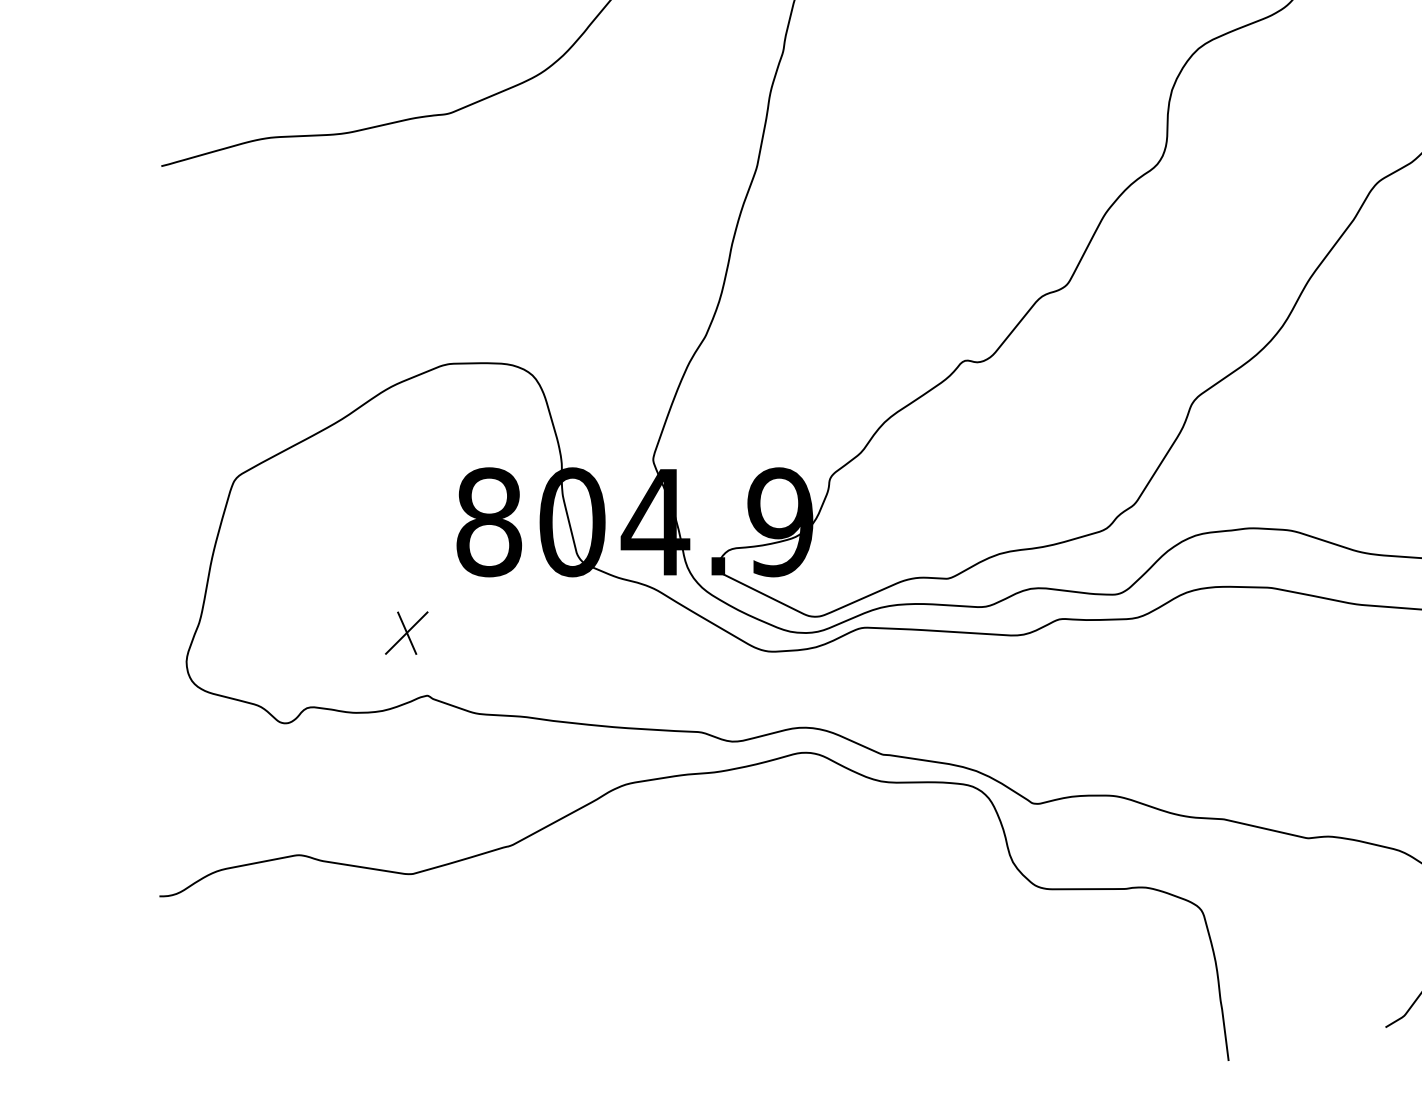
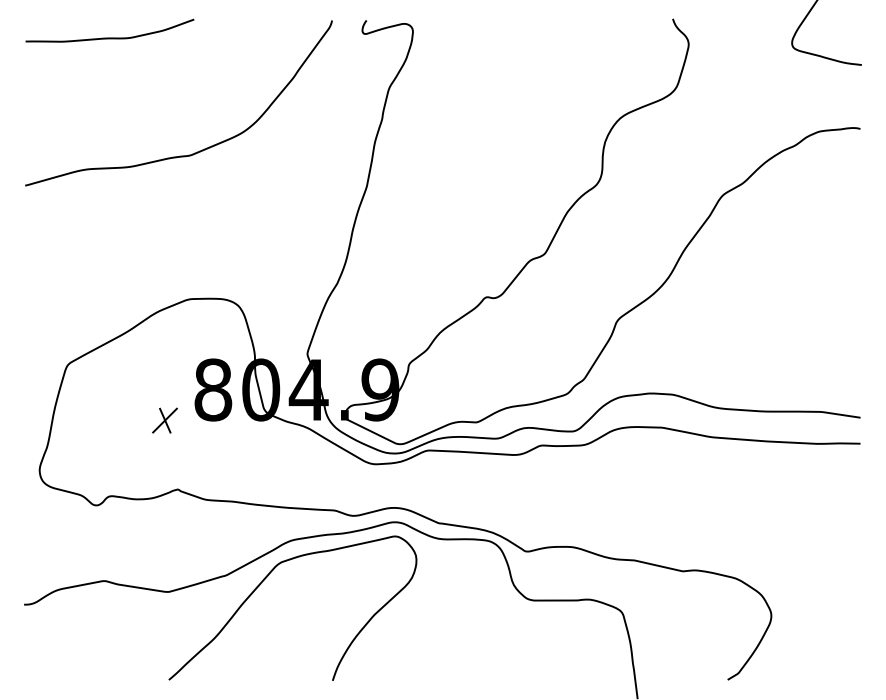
part: (405, 632) -> (164, 420), moved
curve: (573, 861) -> (261, 584), added

